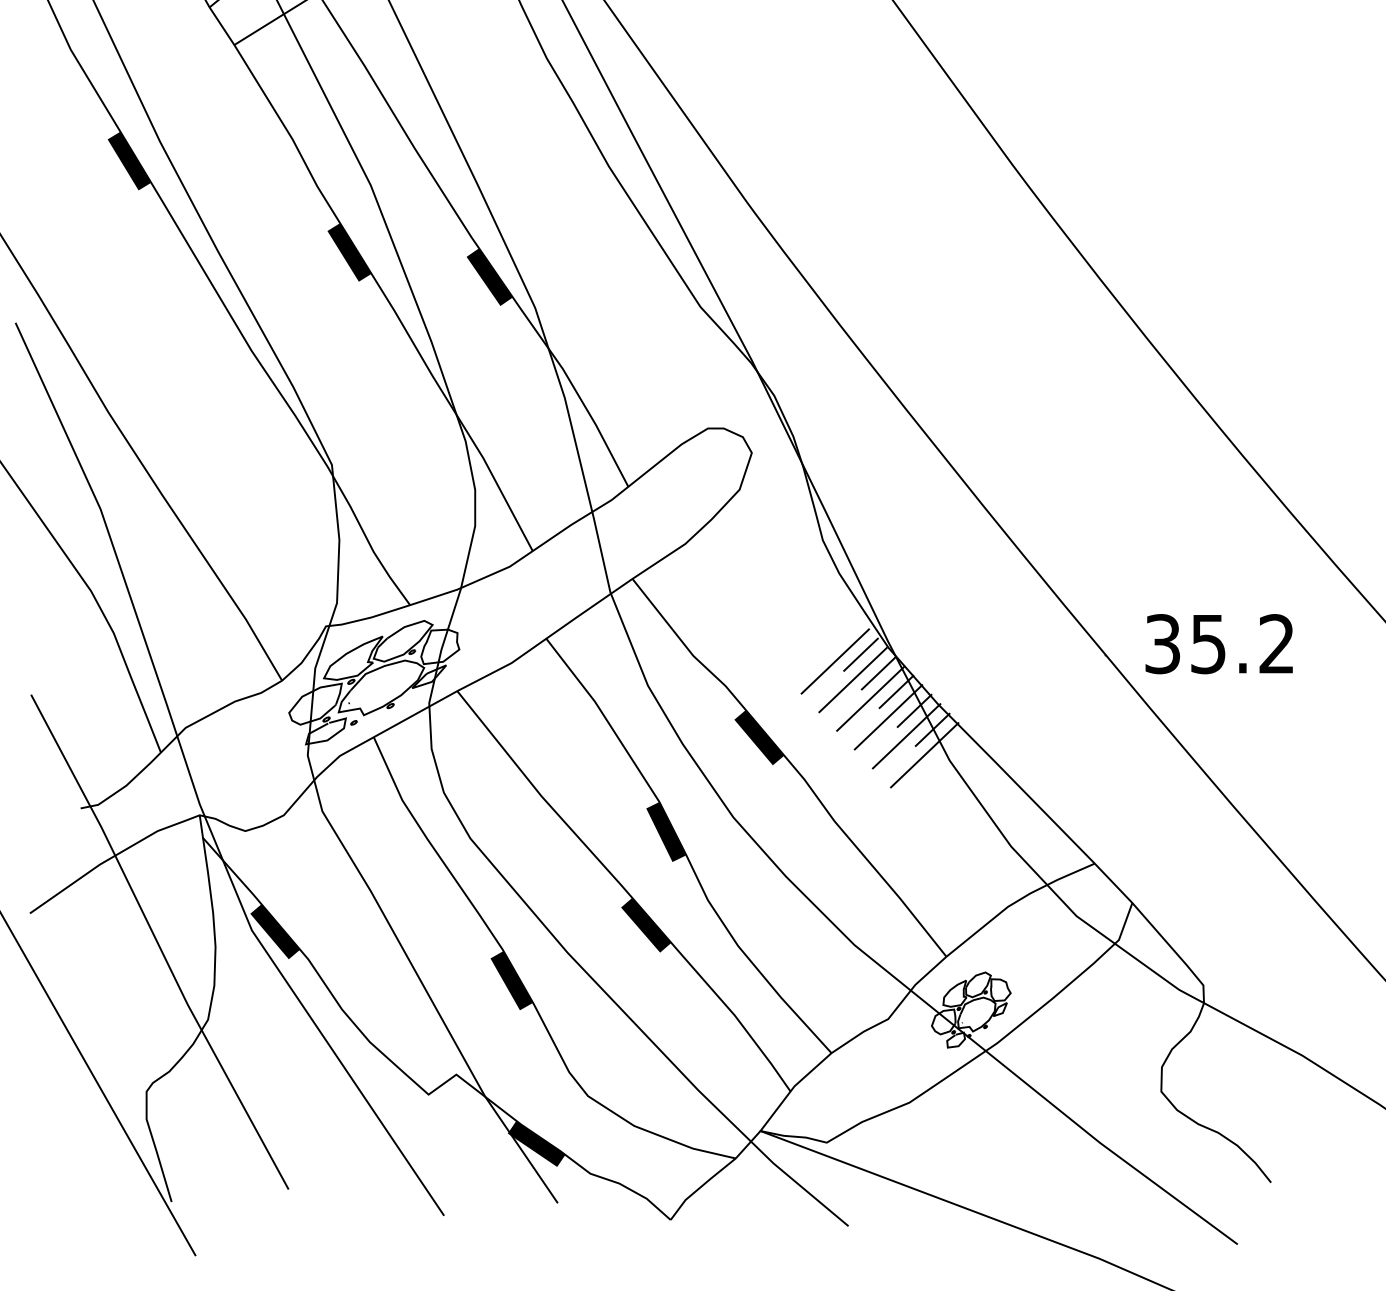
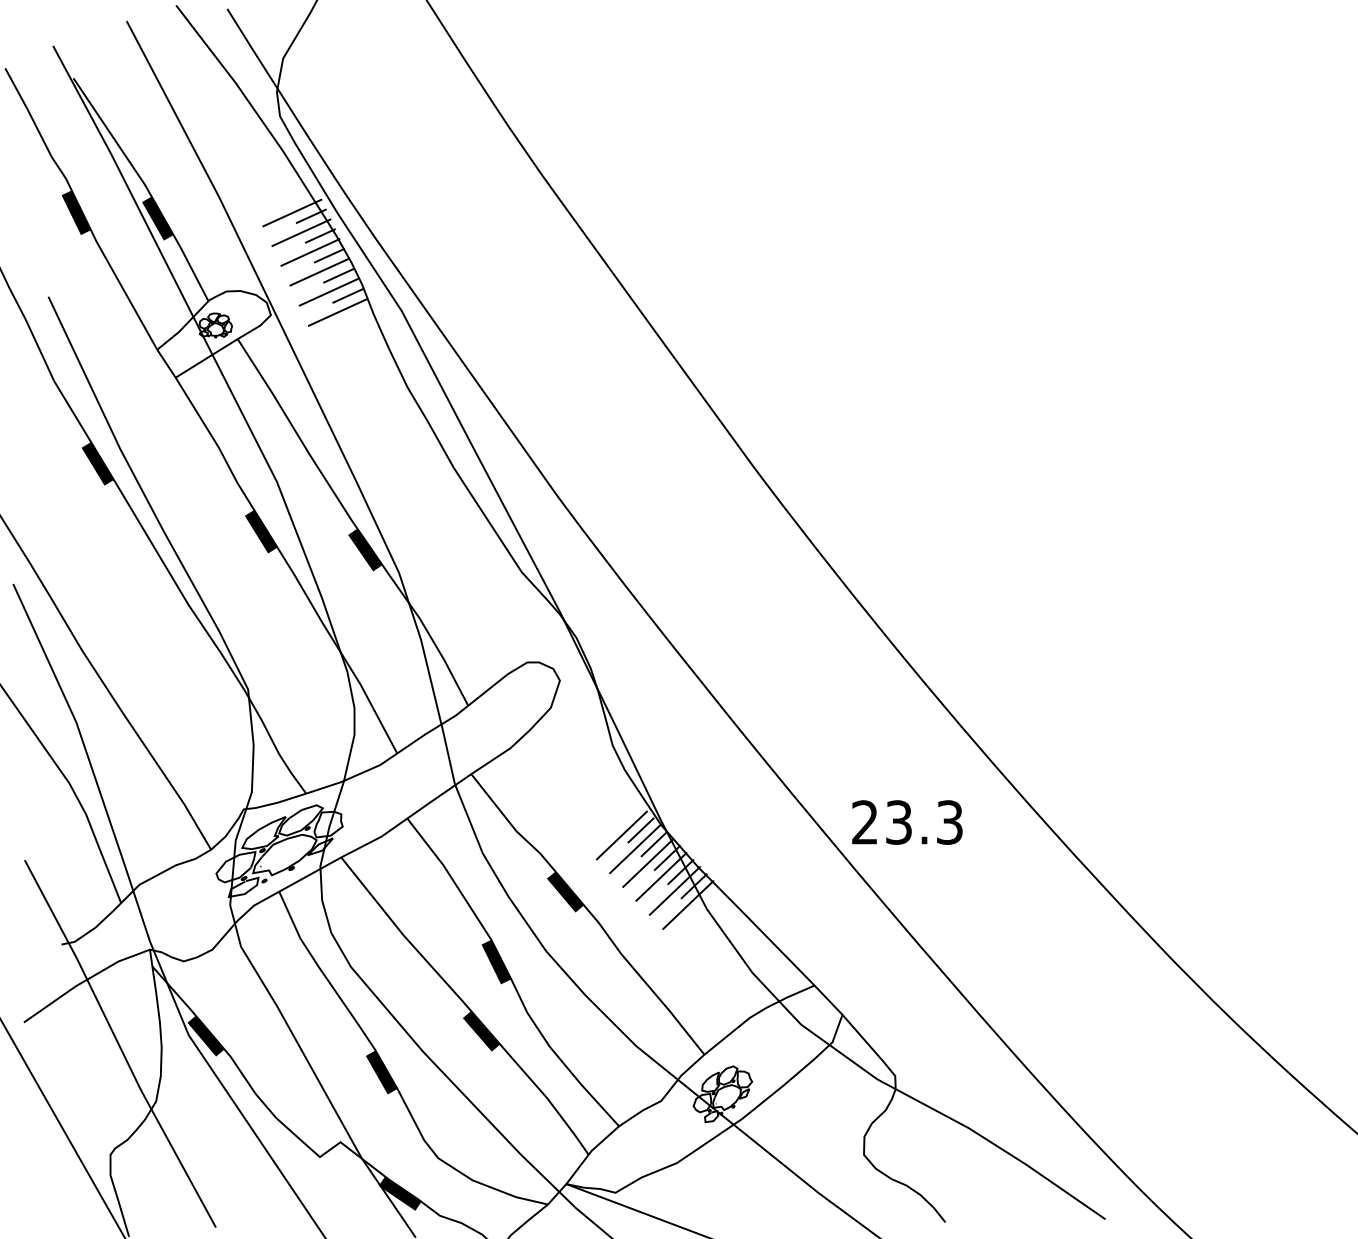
text: (1219, 644) -> (907, 822), 35.2 -> 23.3

